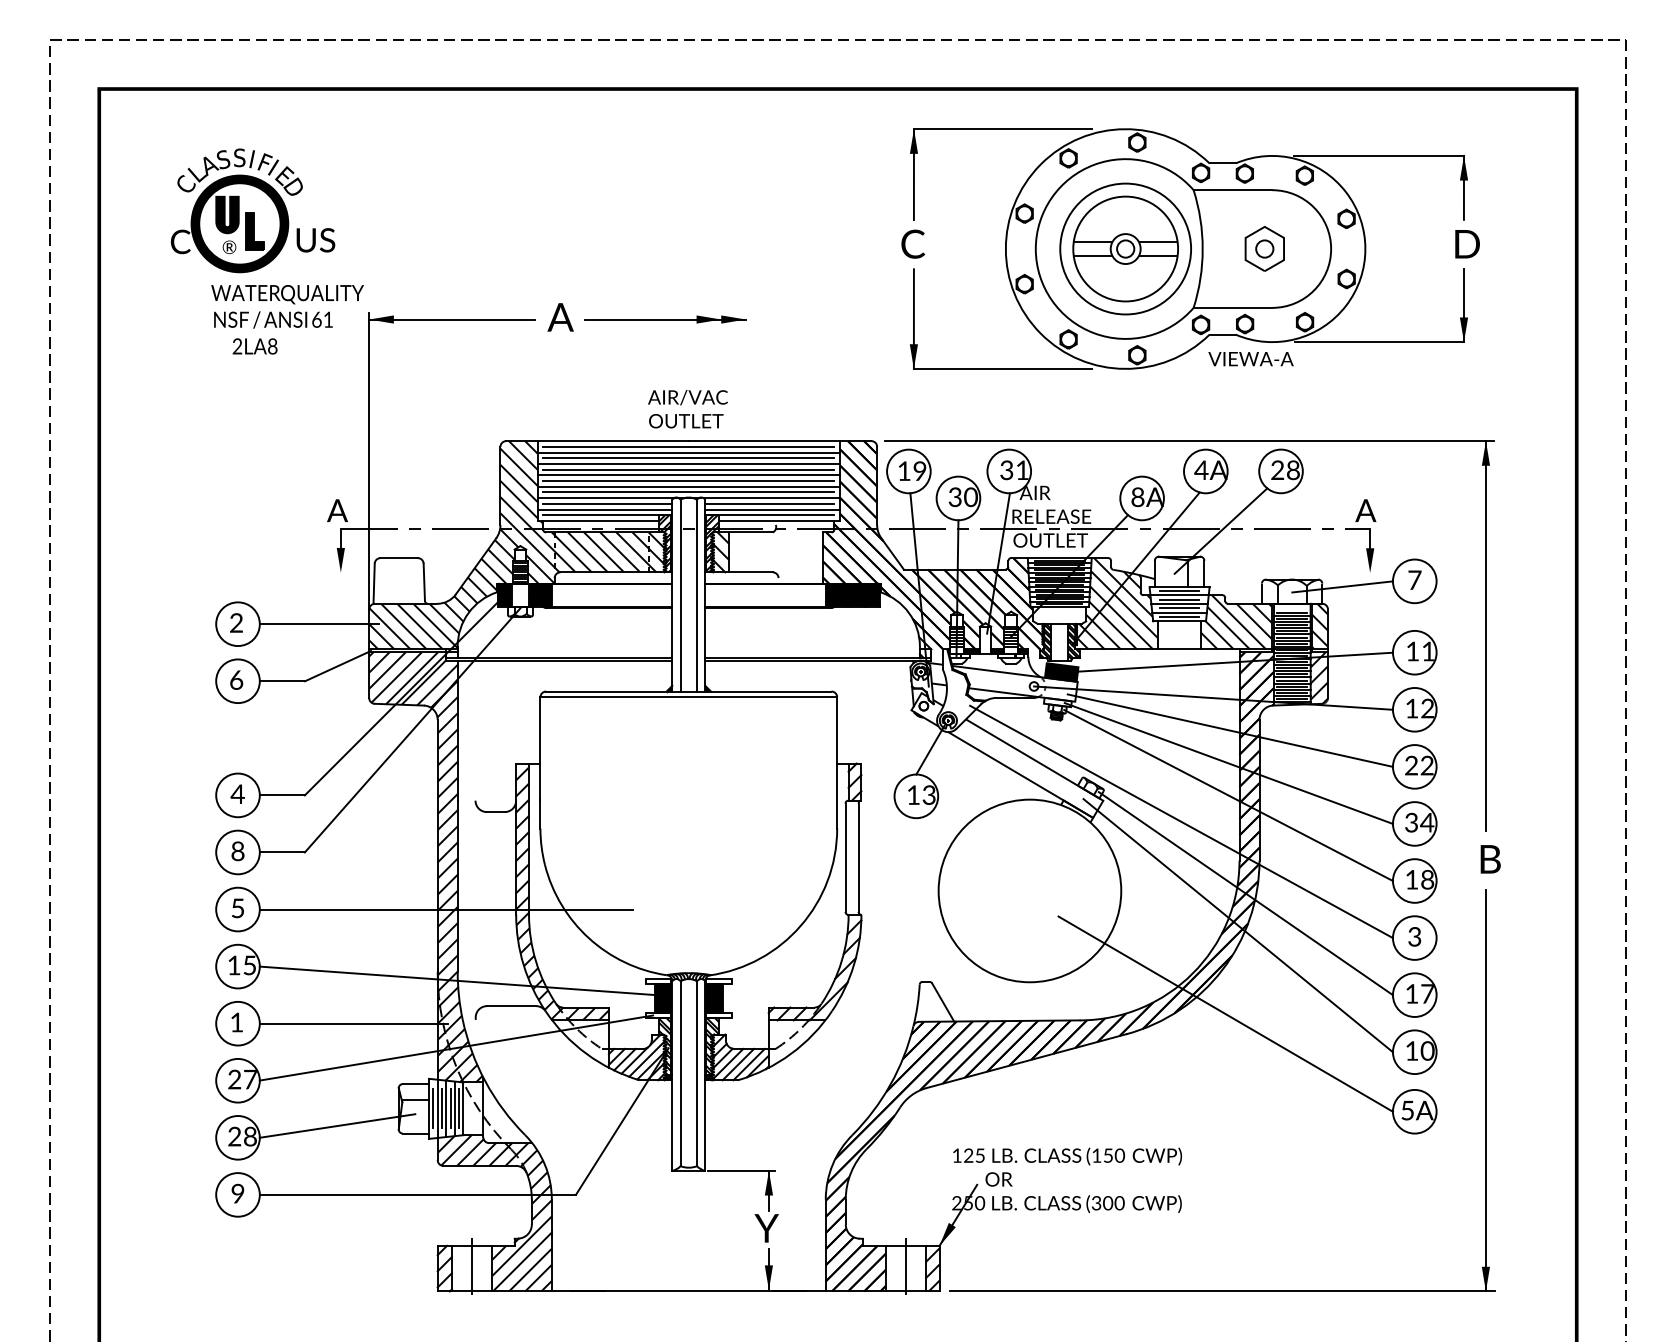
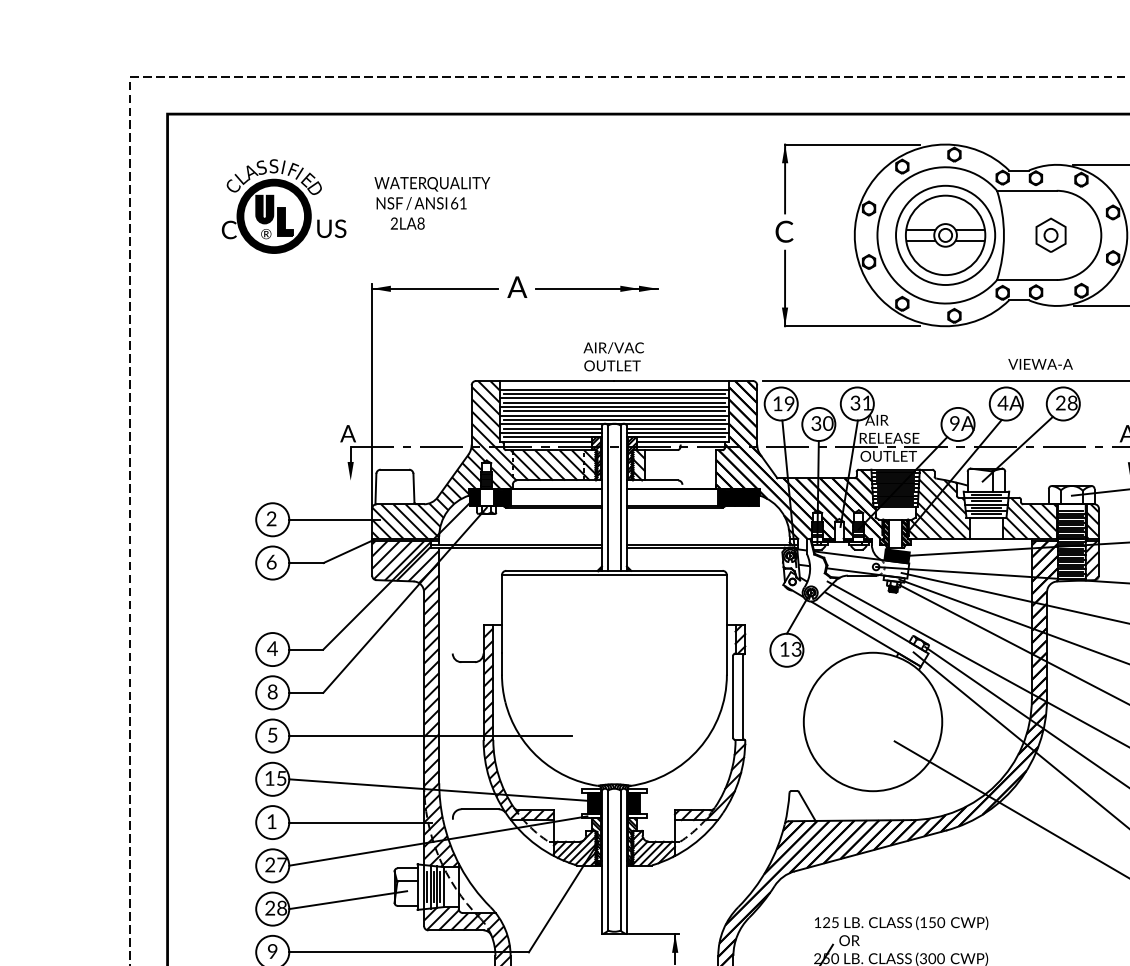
text: (287, 319) -> (432, 203), moved
text: (1250, 359) -> (1040, 364), moved
line: (688, 446) -> (614, 385), removed
text: (1137, 498) -> (954, 424), 8A -> 9A
line: (433, 1108) -> (420, 886), removed

